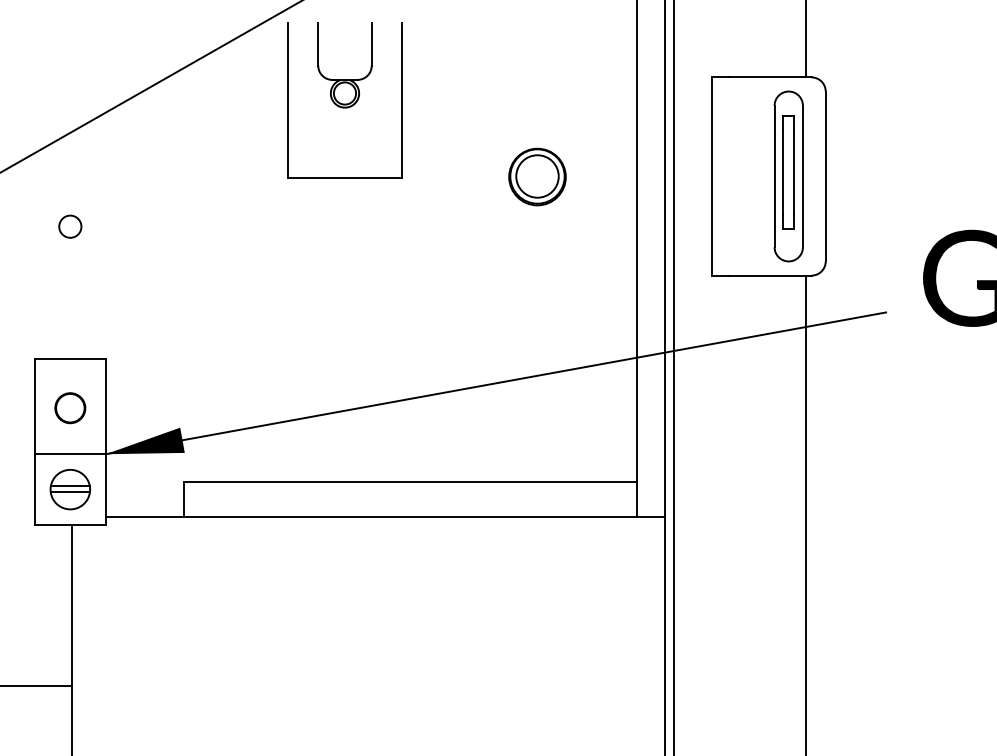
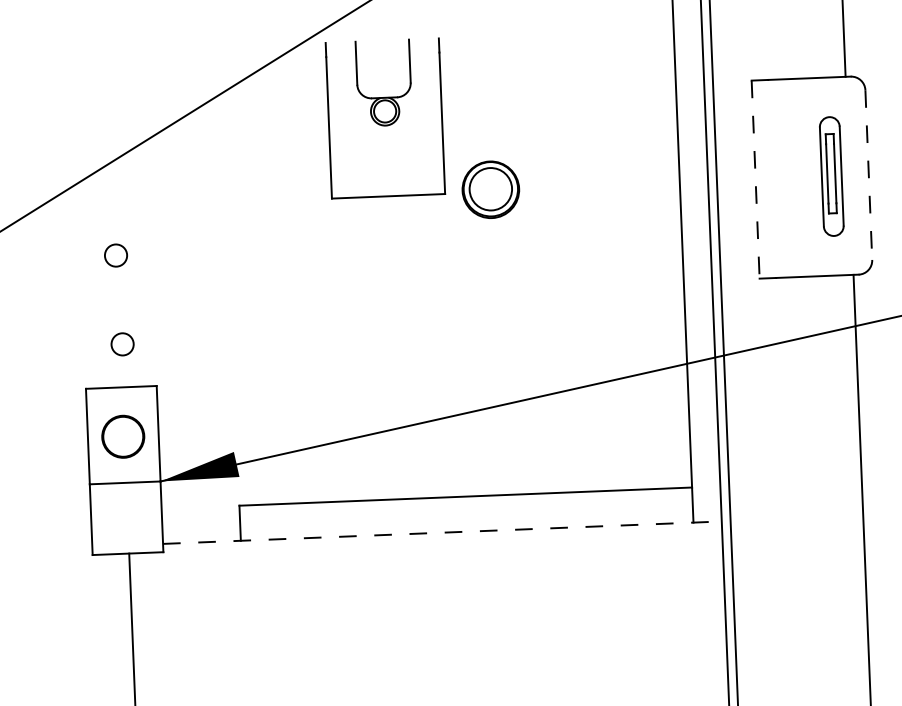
part: (537, 176) -> (490, 189), moved
part: (788, 176) -> (831, 176), size x0.7
line: (825, 176) -> (868, 175), solid -> dashed
line: (712, 177) -> (755, 180), solid -> dashed
circle: (73, 315) -> (122, 344), added
circle: (70, 408) -> (123, 437), size x1.4
part: (69, 489) -> (125, 518), removed
line: (385, 516) -> (442, 532), solid -> dashed

